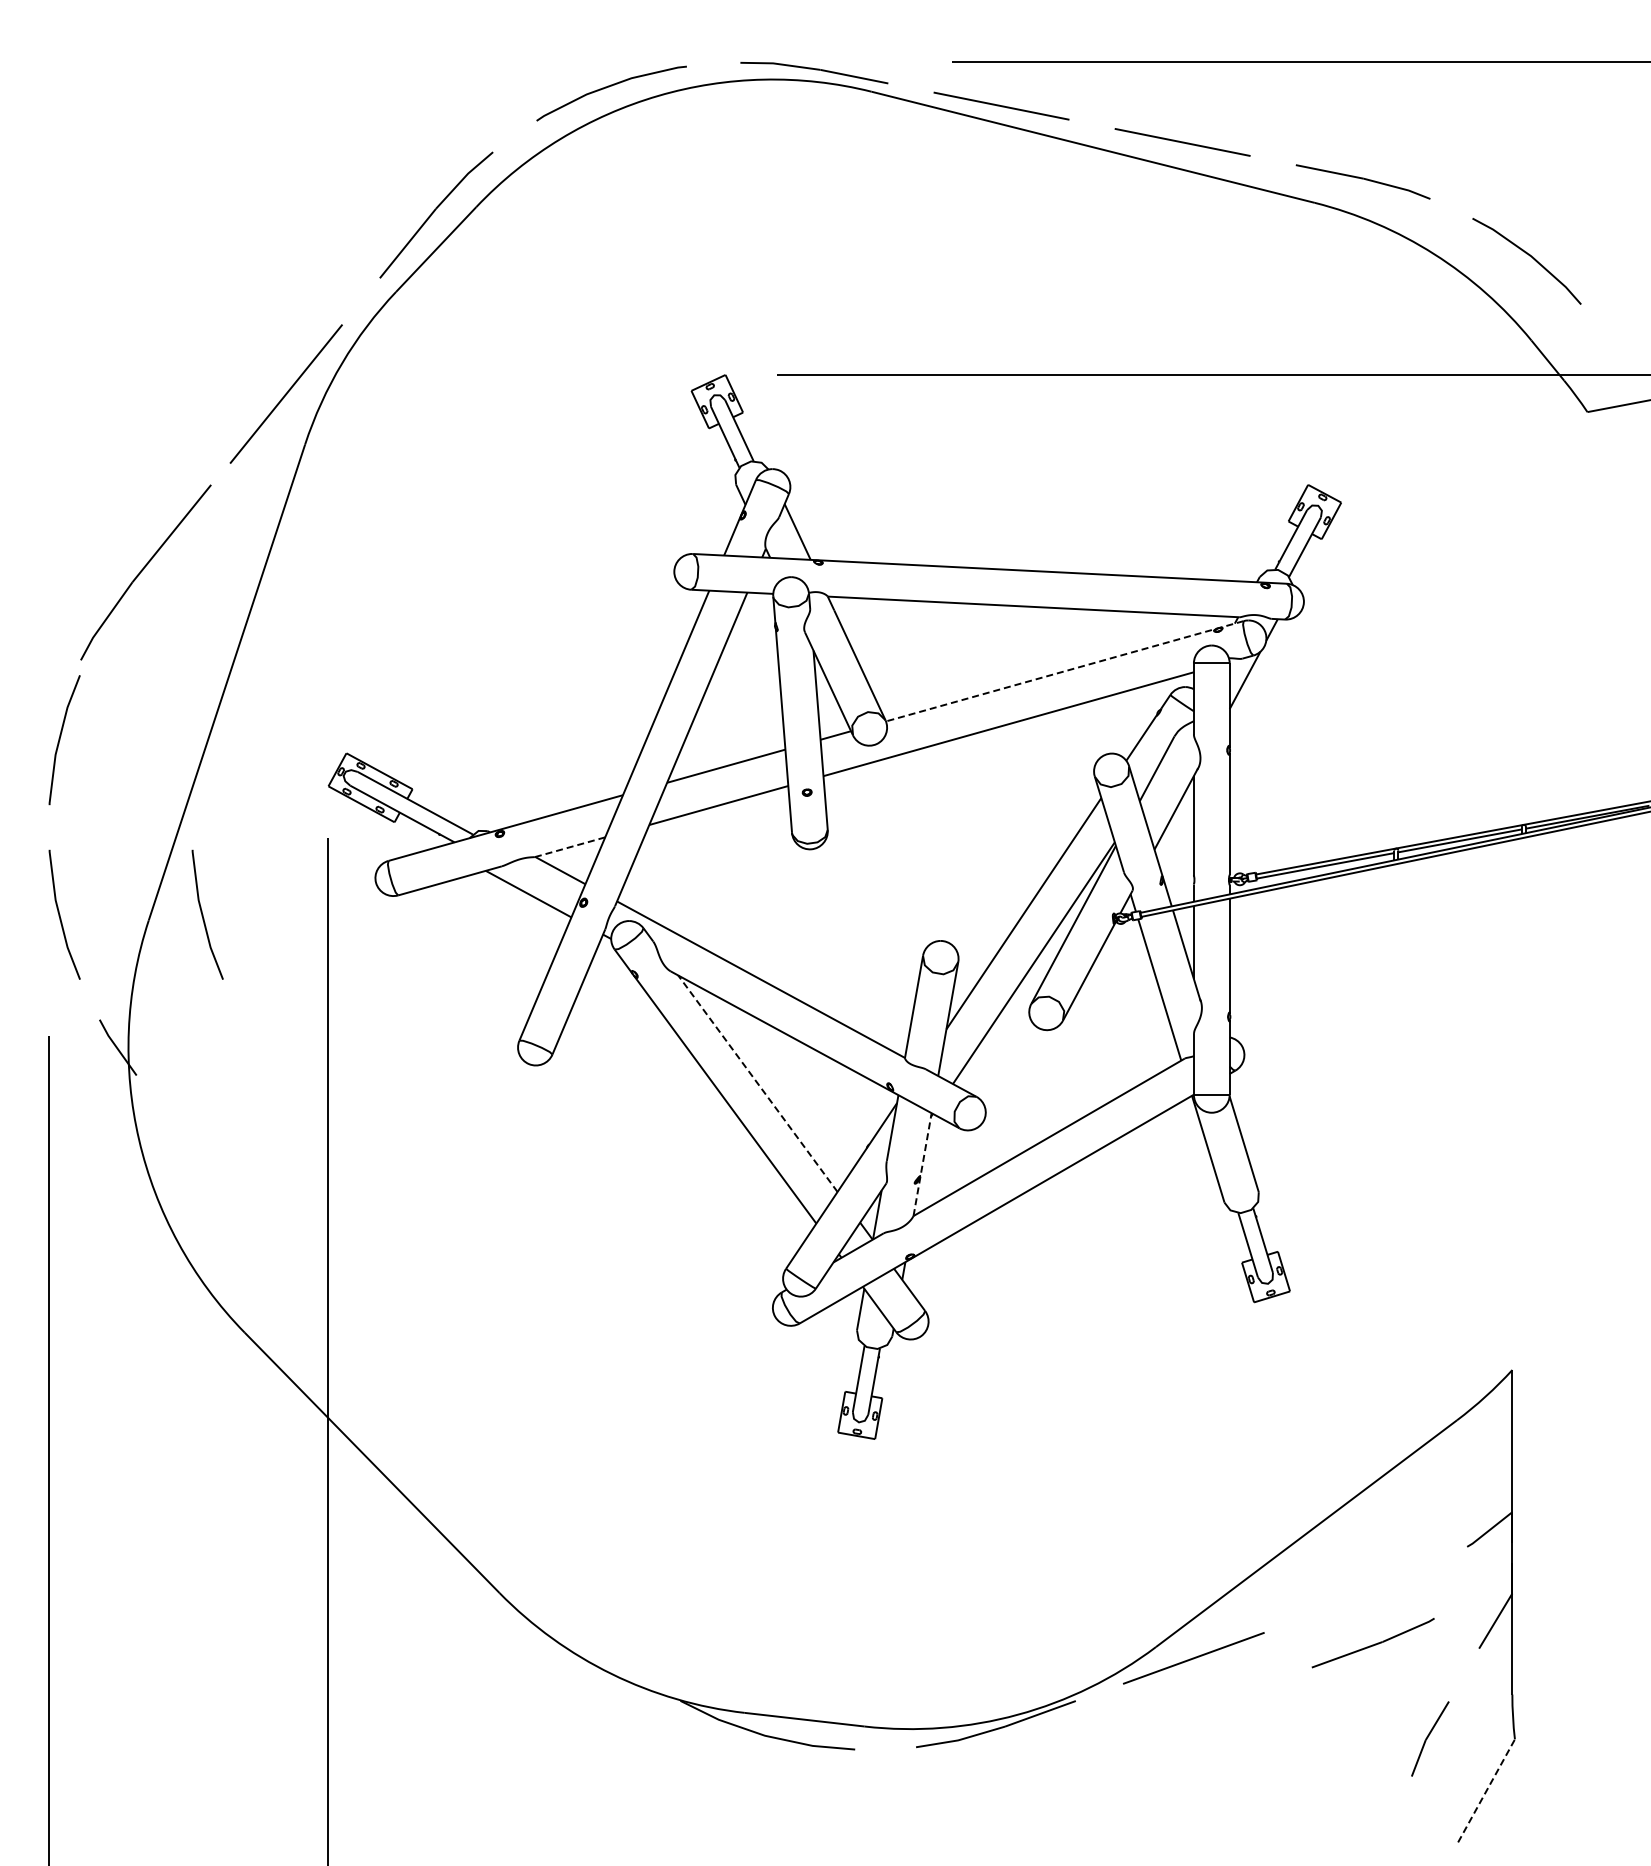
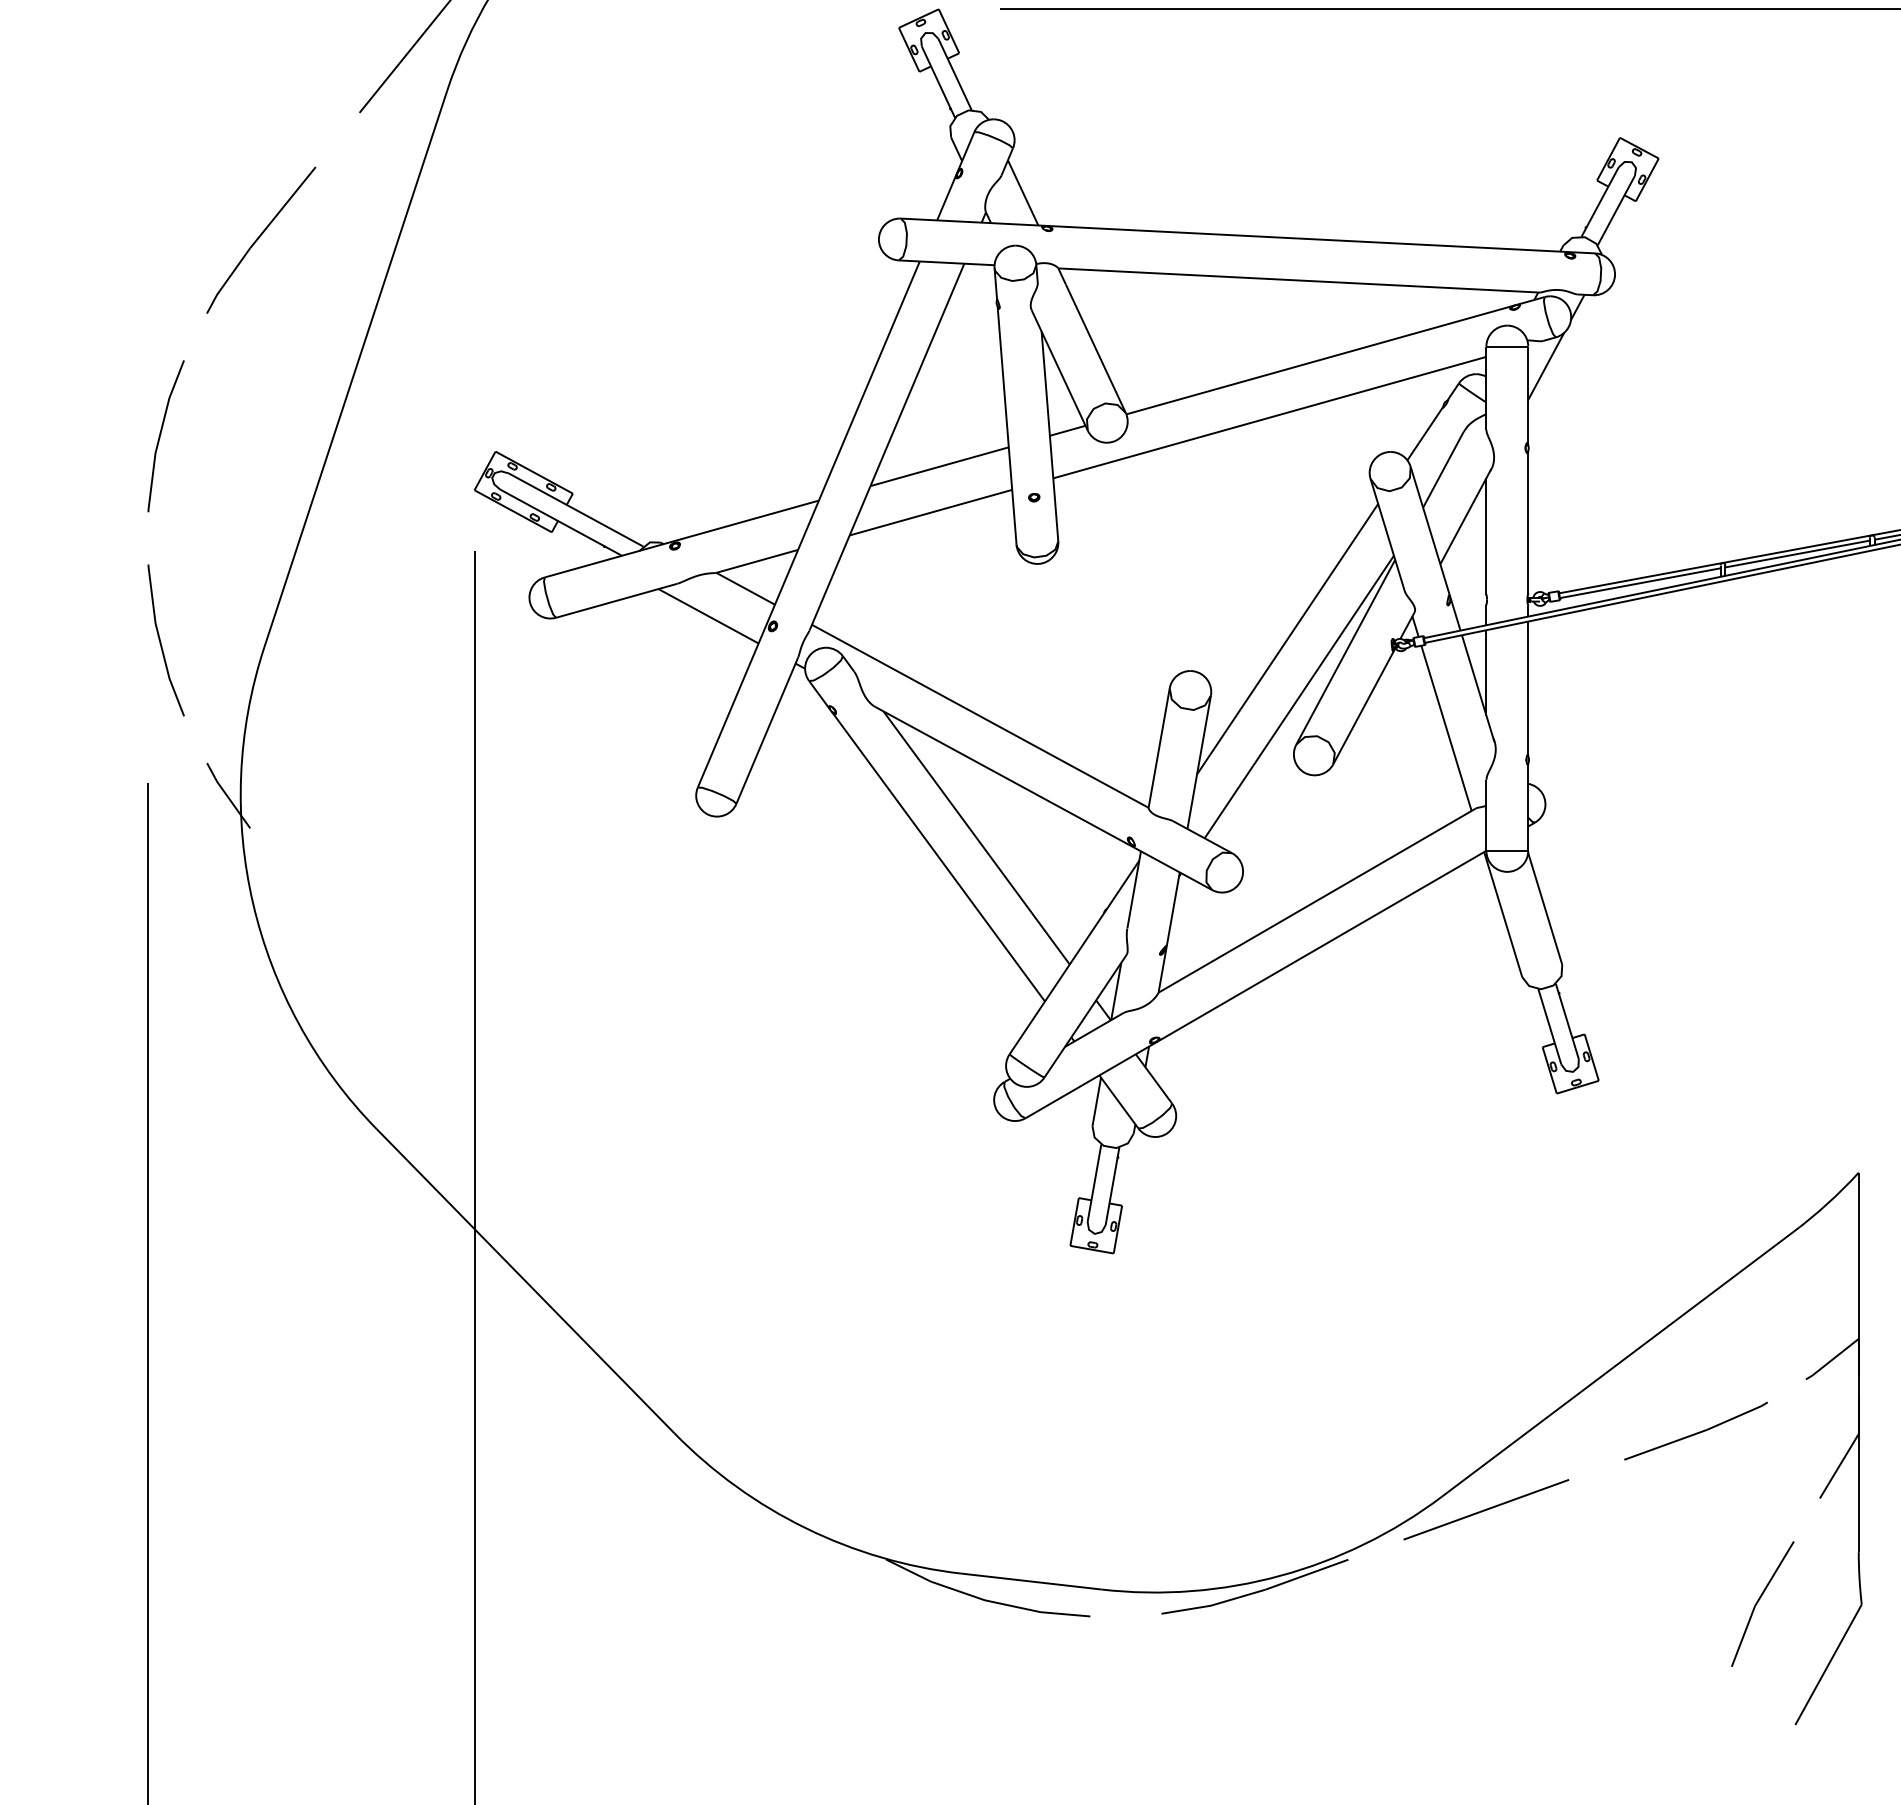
part: (146, 572) -> (261, 240), size x0.71
line: (1064, 671) -> (1335, 355), dashed -> solid
line: (570, 847) -> (757, 561), dashed -> solid
line: (203, 914) -> (328, 640), removed
line: (757, 1083) -> (976, 837), dashed -> solid
line: (922, 1164) -> (1169, 932), dashed -> solid
part: (1372, 1643) -> (1695, 1431), moved
part: (1430, 1738) -> (1763, 1603), size x1.43
line: (1486, 1790) -> (1828, 1664), dashed -> solid

